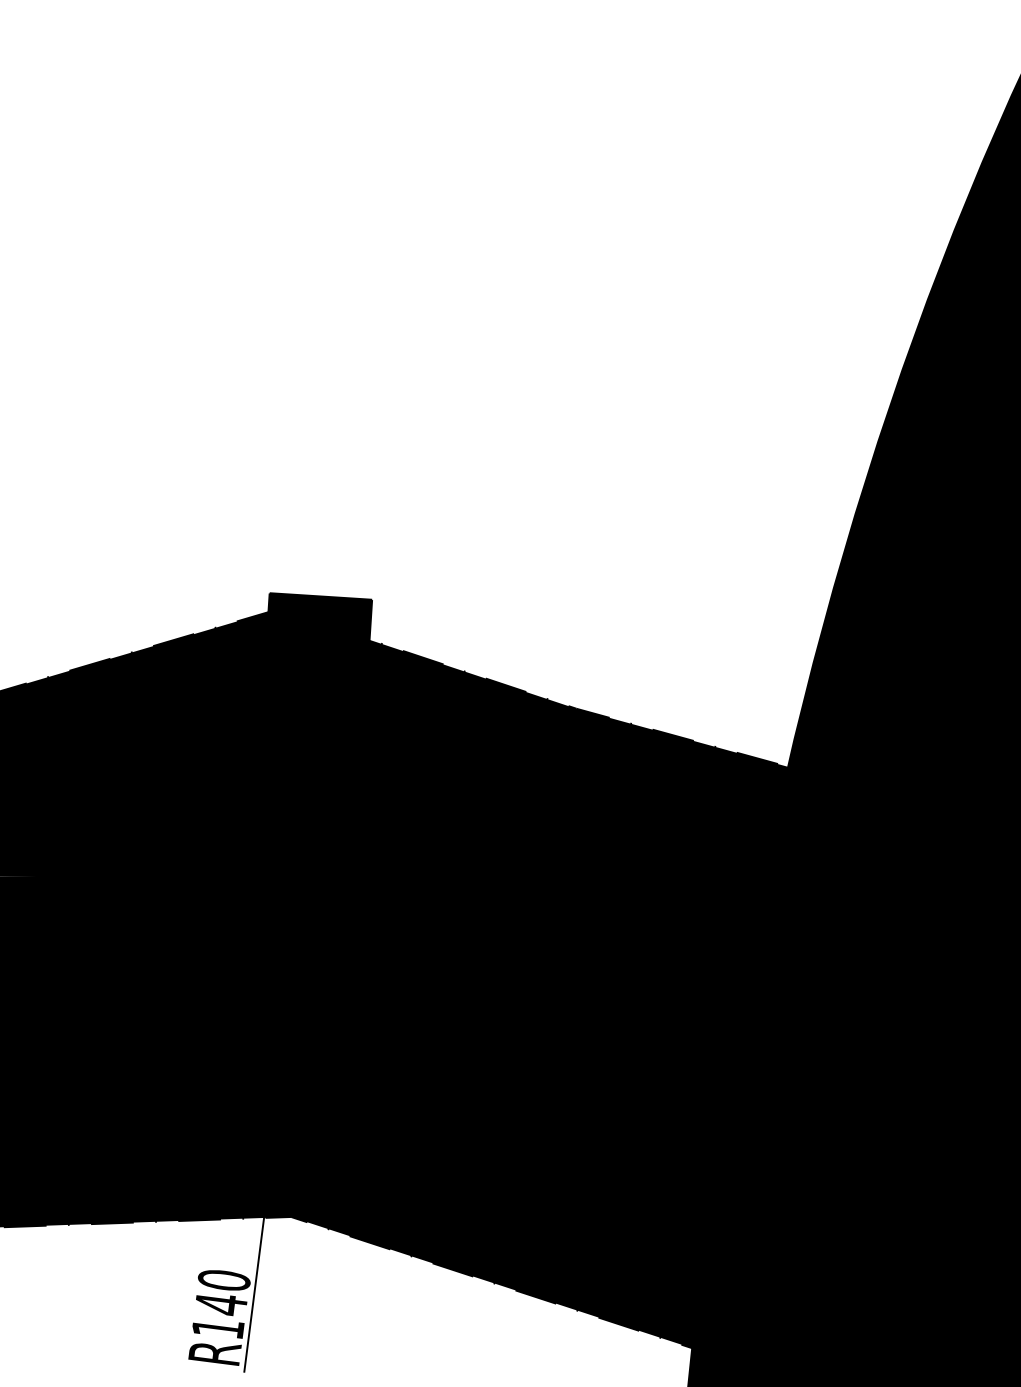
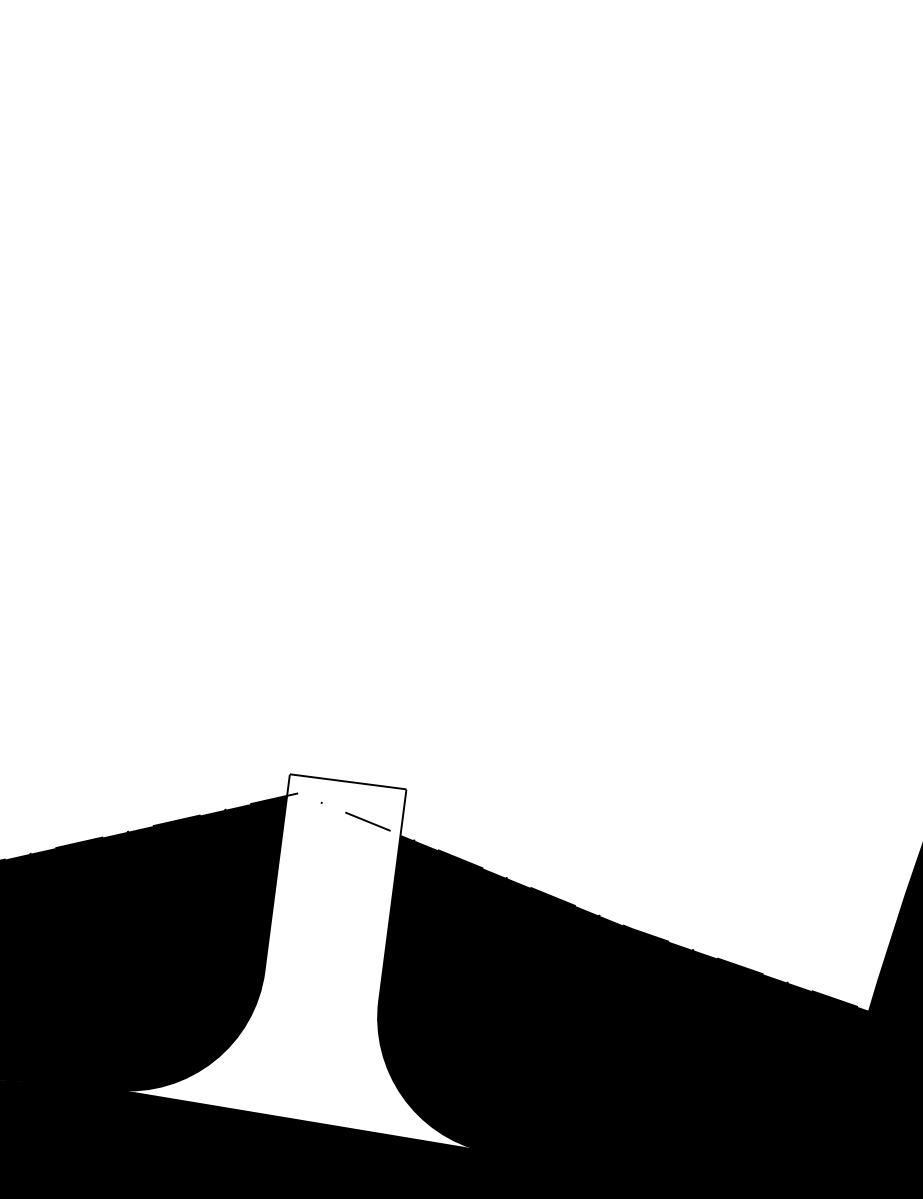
fill: (297, 751) -> (309, 957), removed

